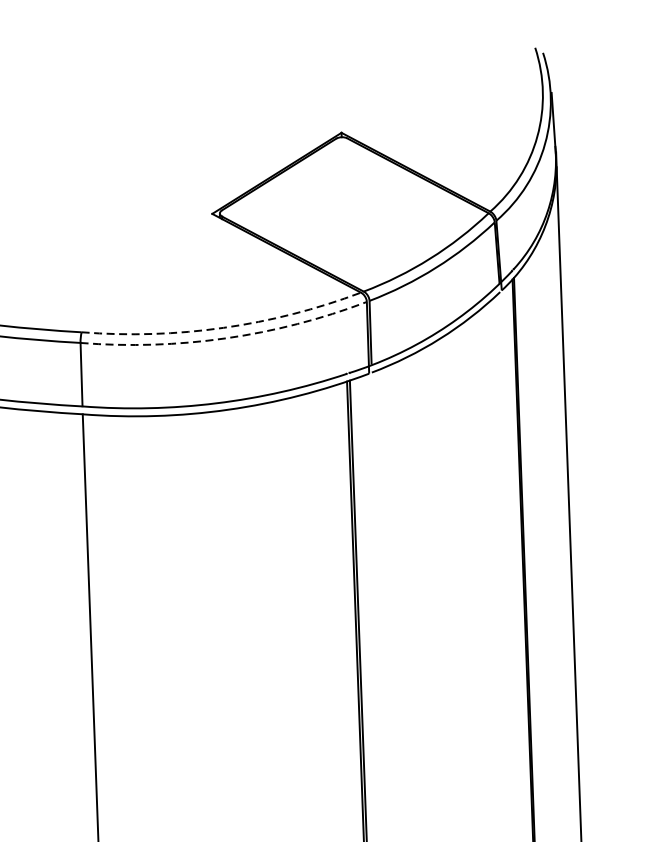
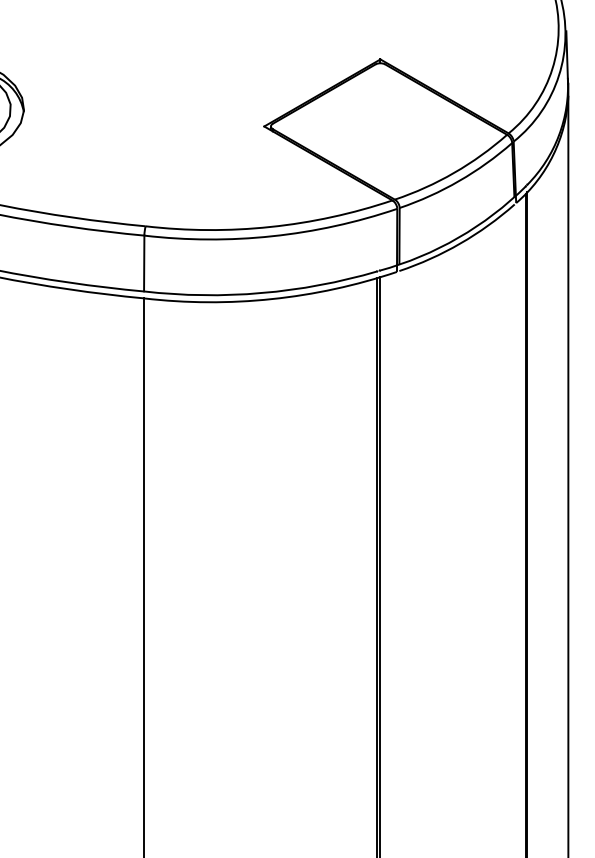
arc: (223, 327) -> (270, 226), dashed -> solid
arc: (226, 338) -> (272, 236), dashed -> solid

